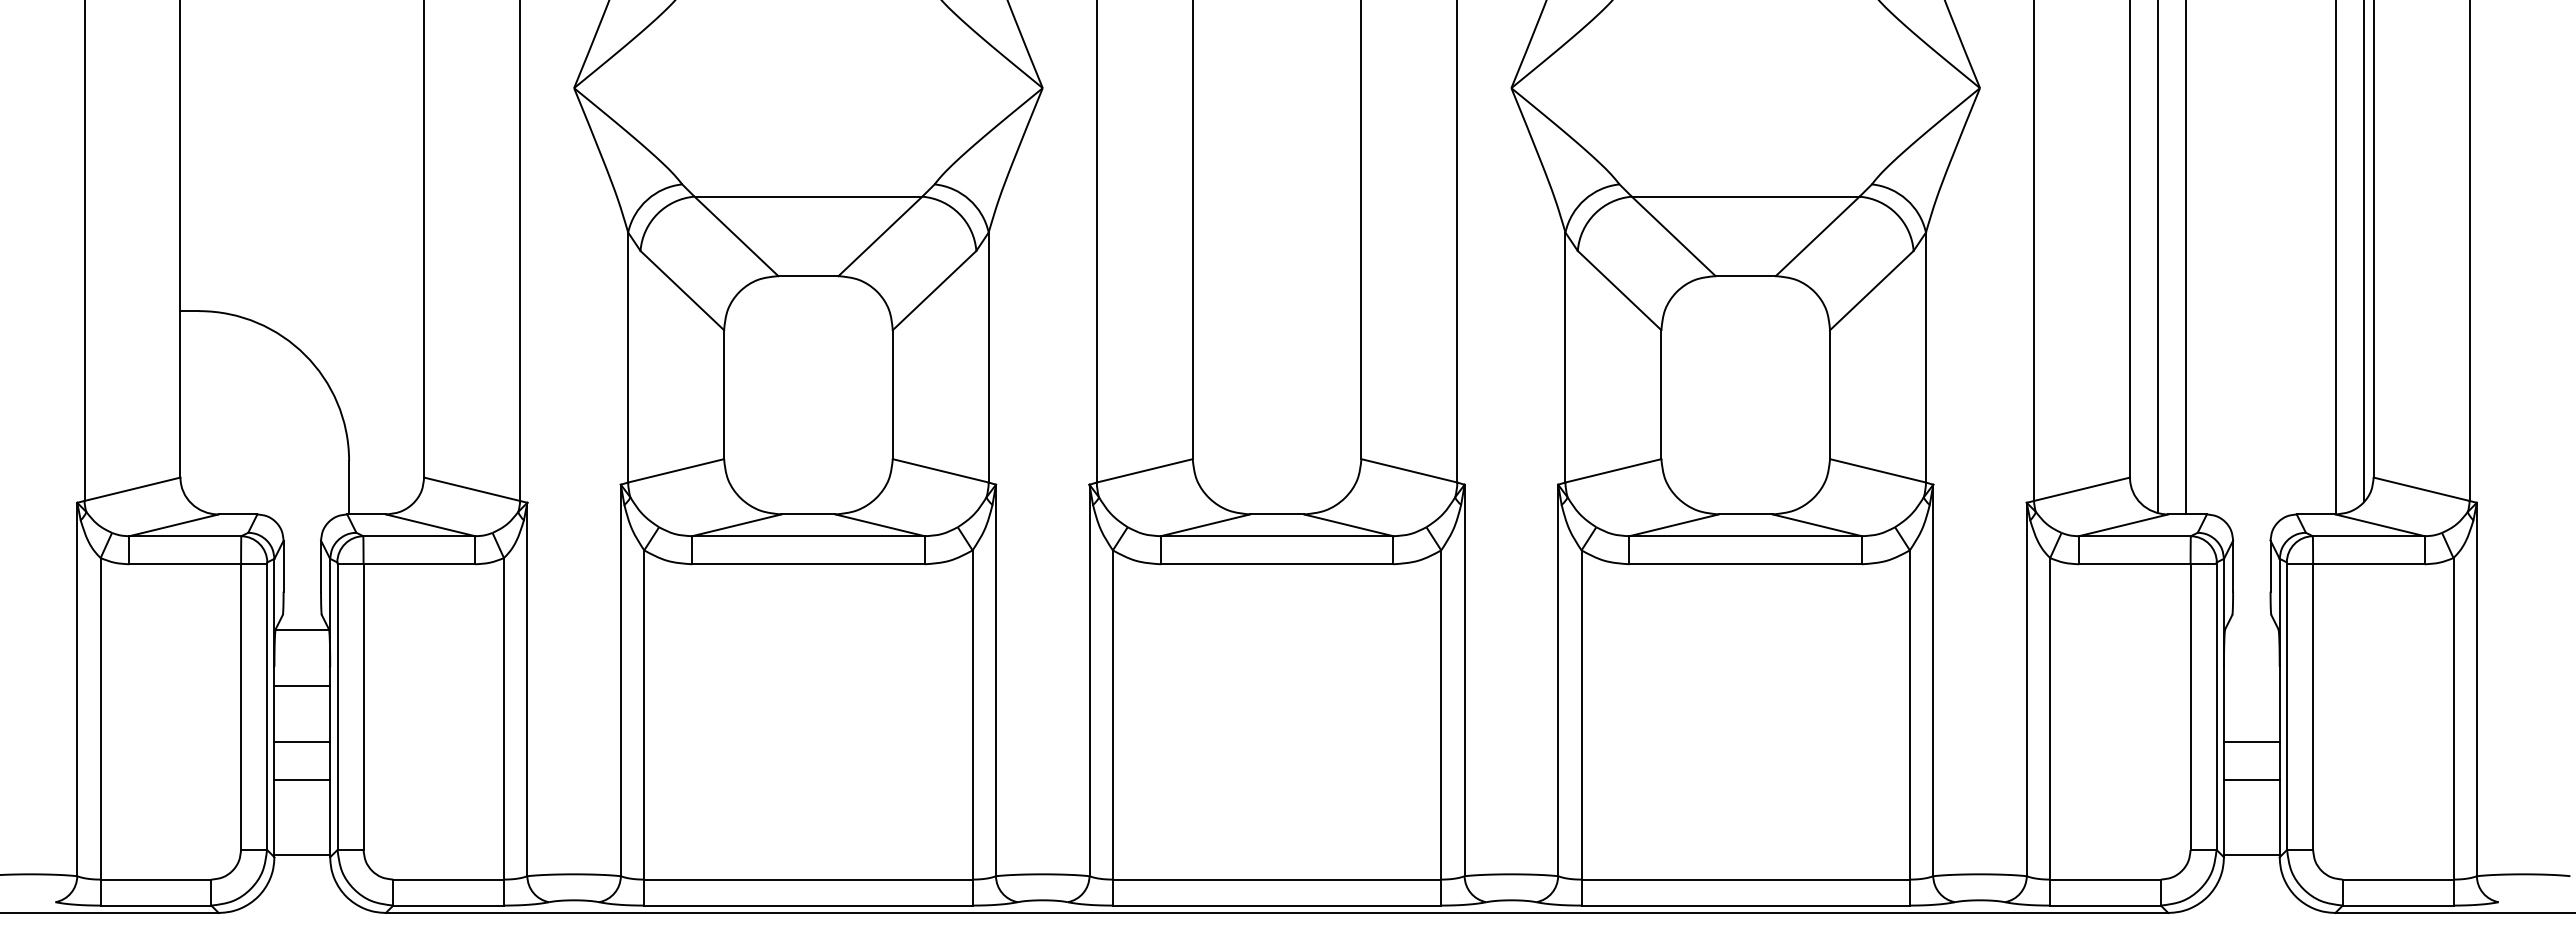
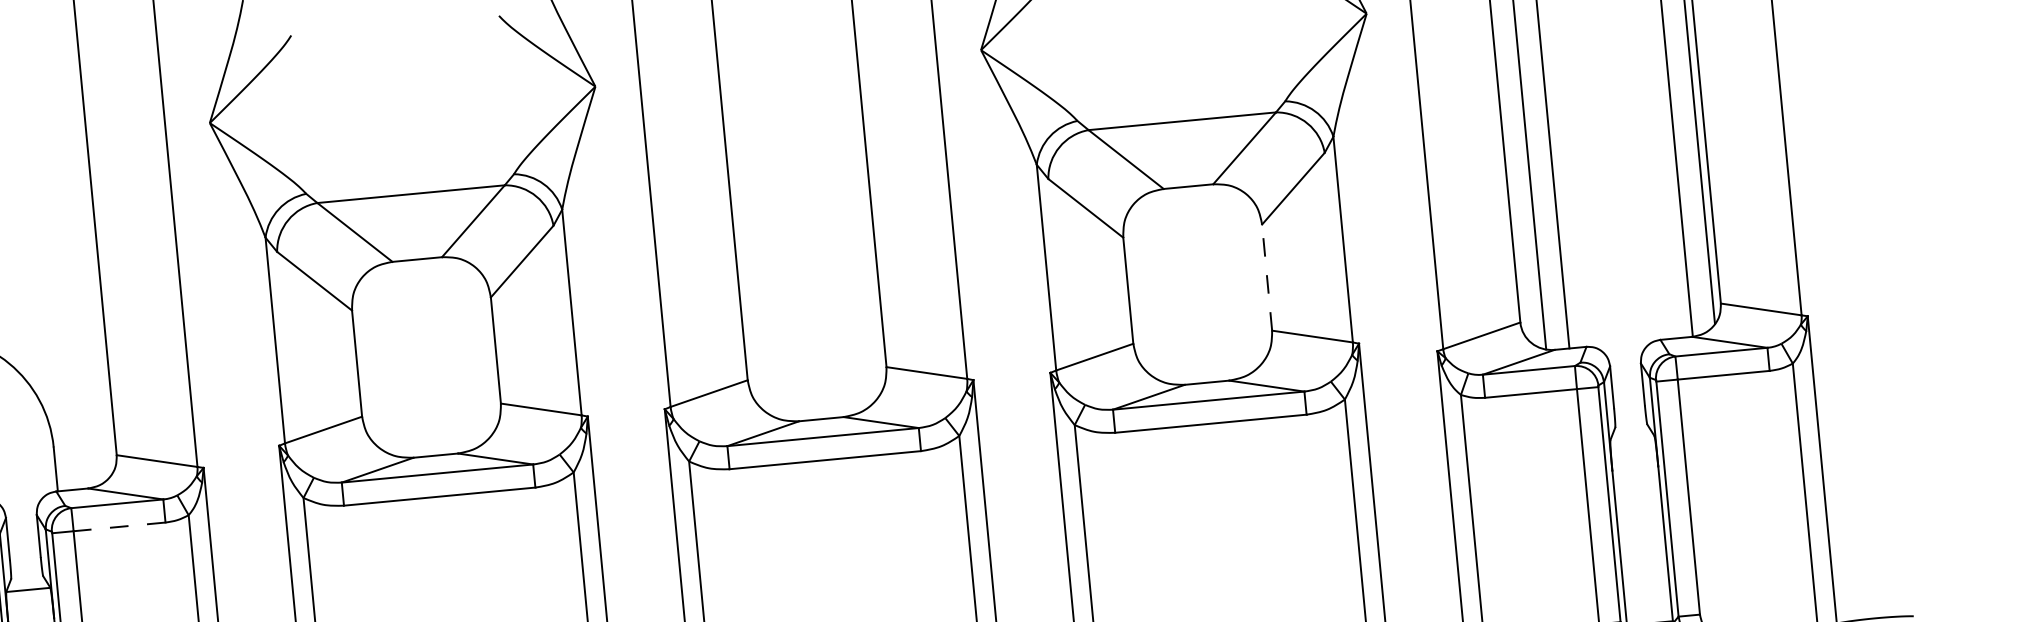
line: (1830, 394) -> (1267, 277), solid -> dashed
line: (419, 564) -> (119, 527), solid -> dashed
line: (2251, 742) -> (1640, 531), removed
line: (2251, 779) -> (1643, 561), removed

